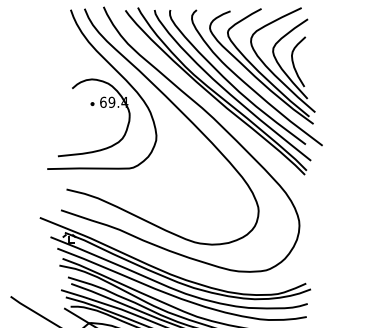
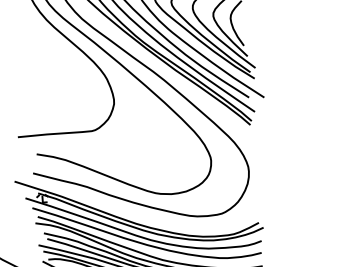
part: (92, 106) -> (54, 77), removed

